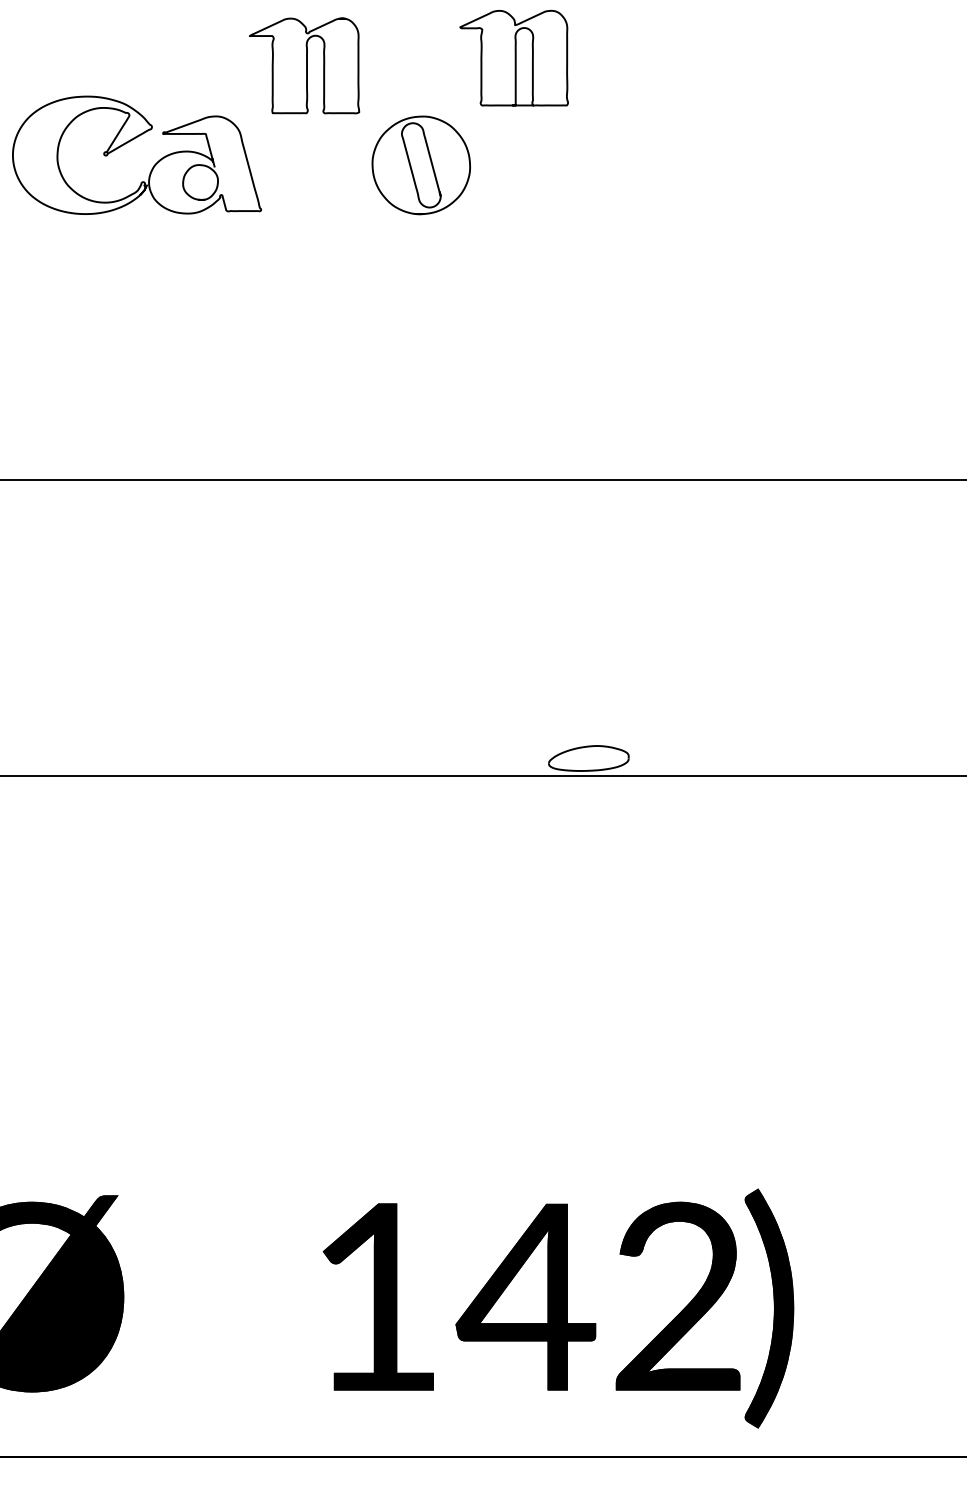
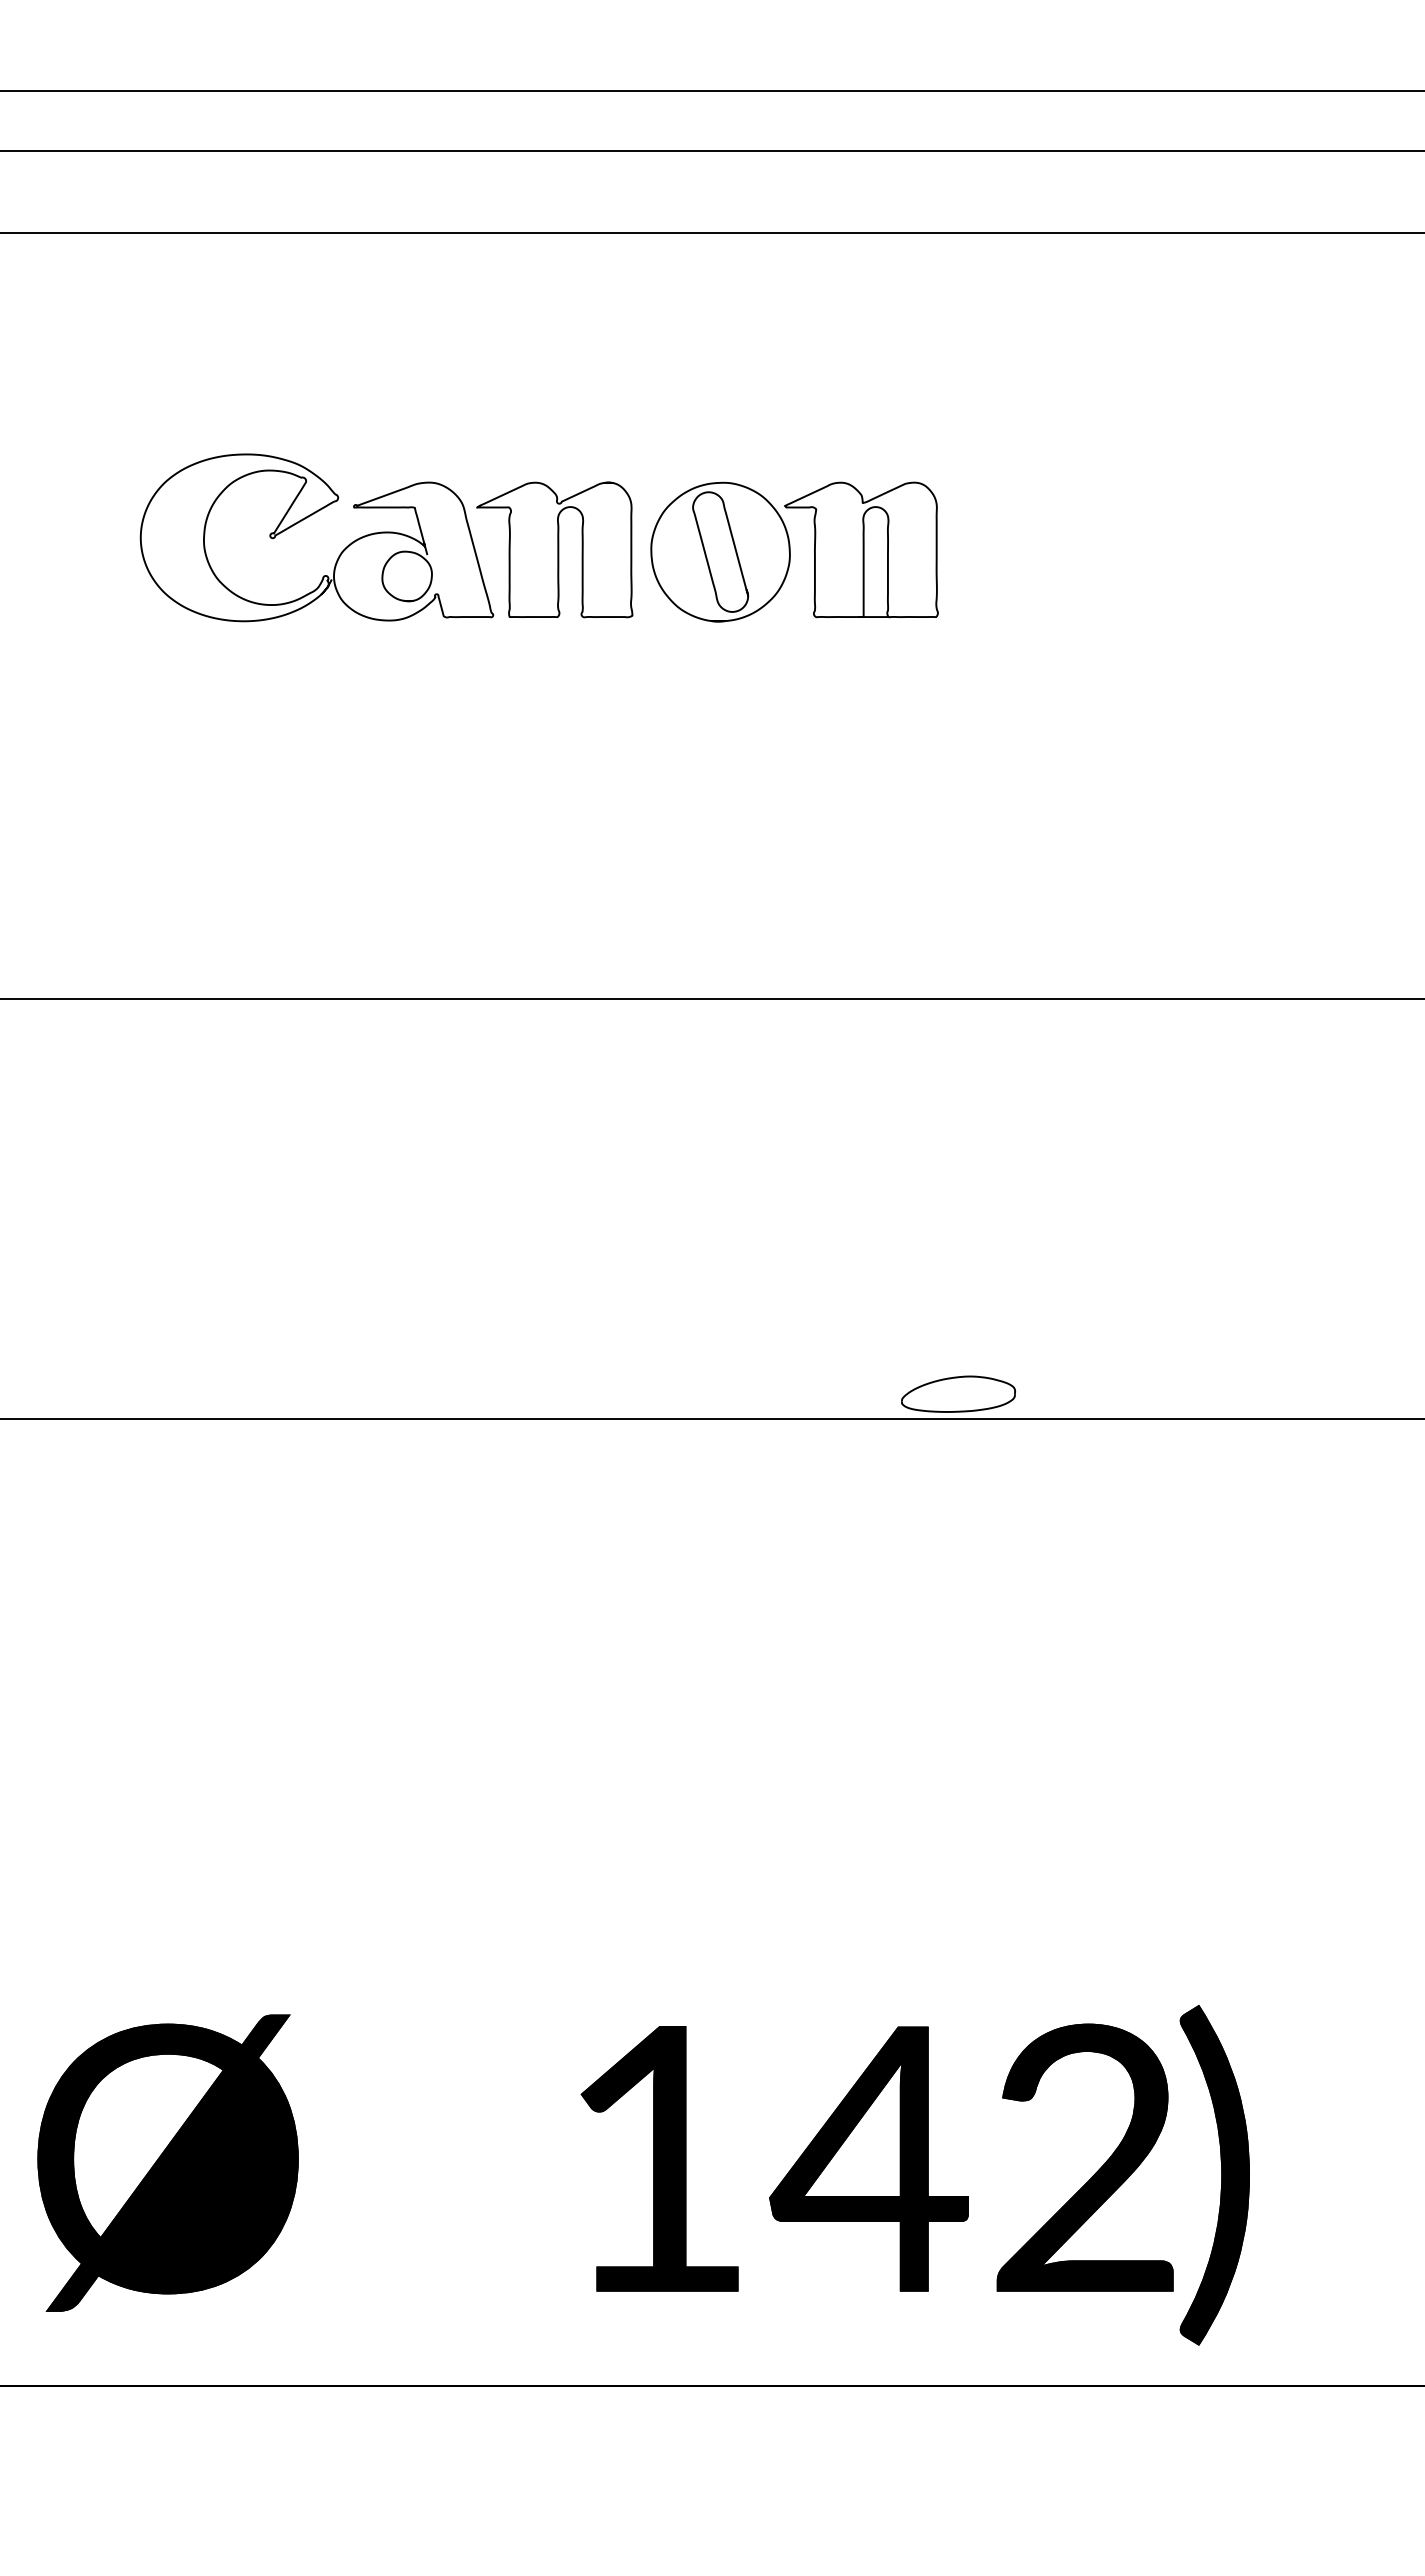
part: (514, 57) -> (861, 549), moved
curve: (306, 65) -> (557, 549), moved

